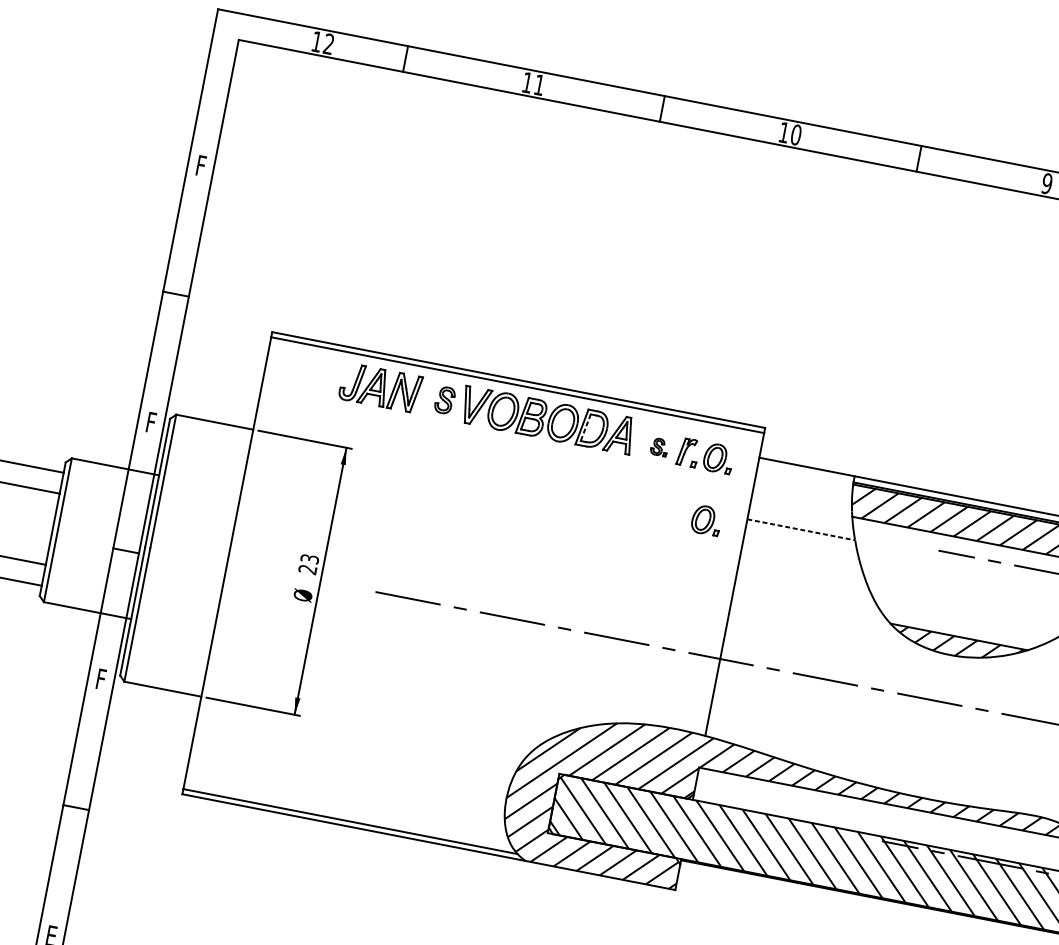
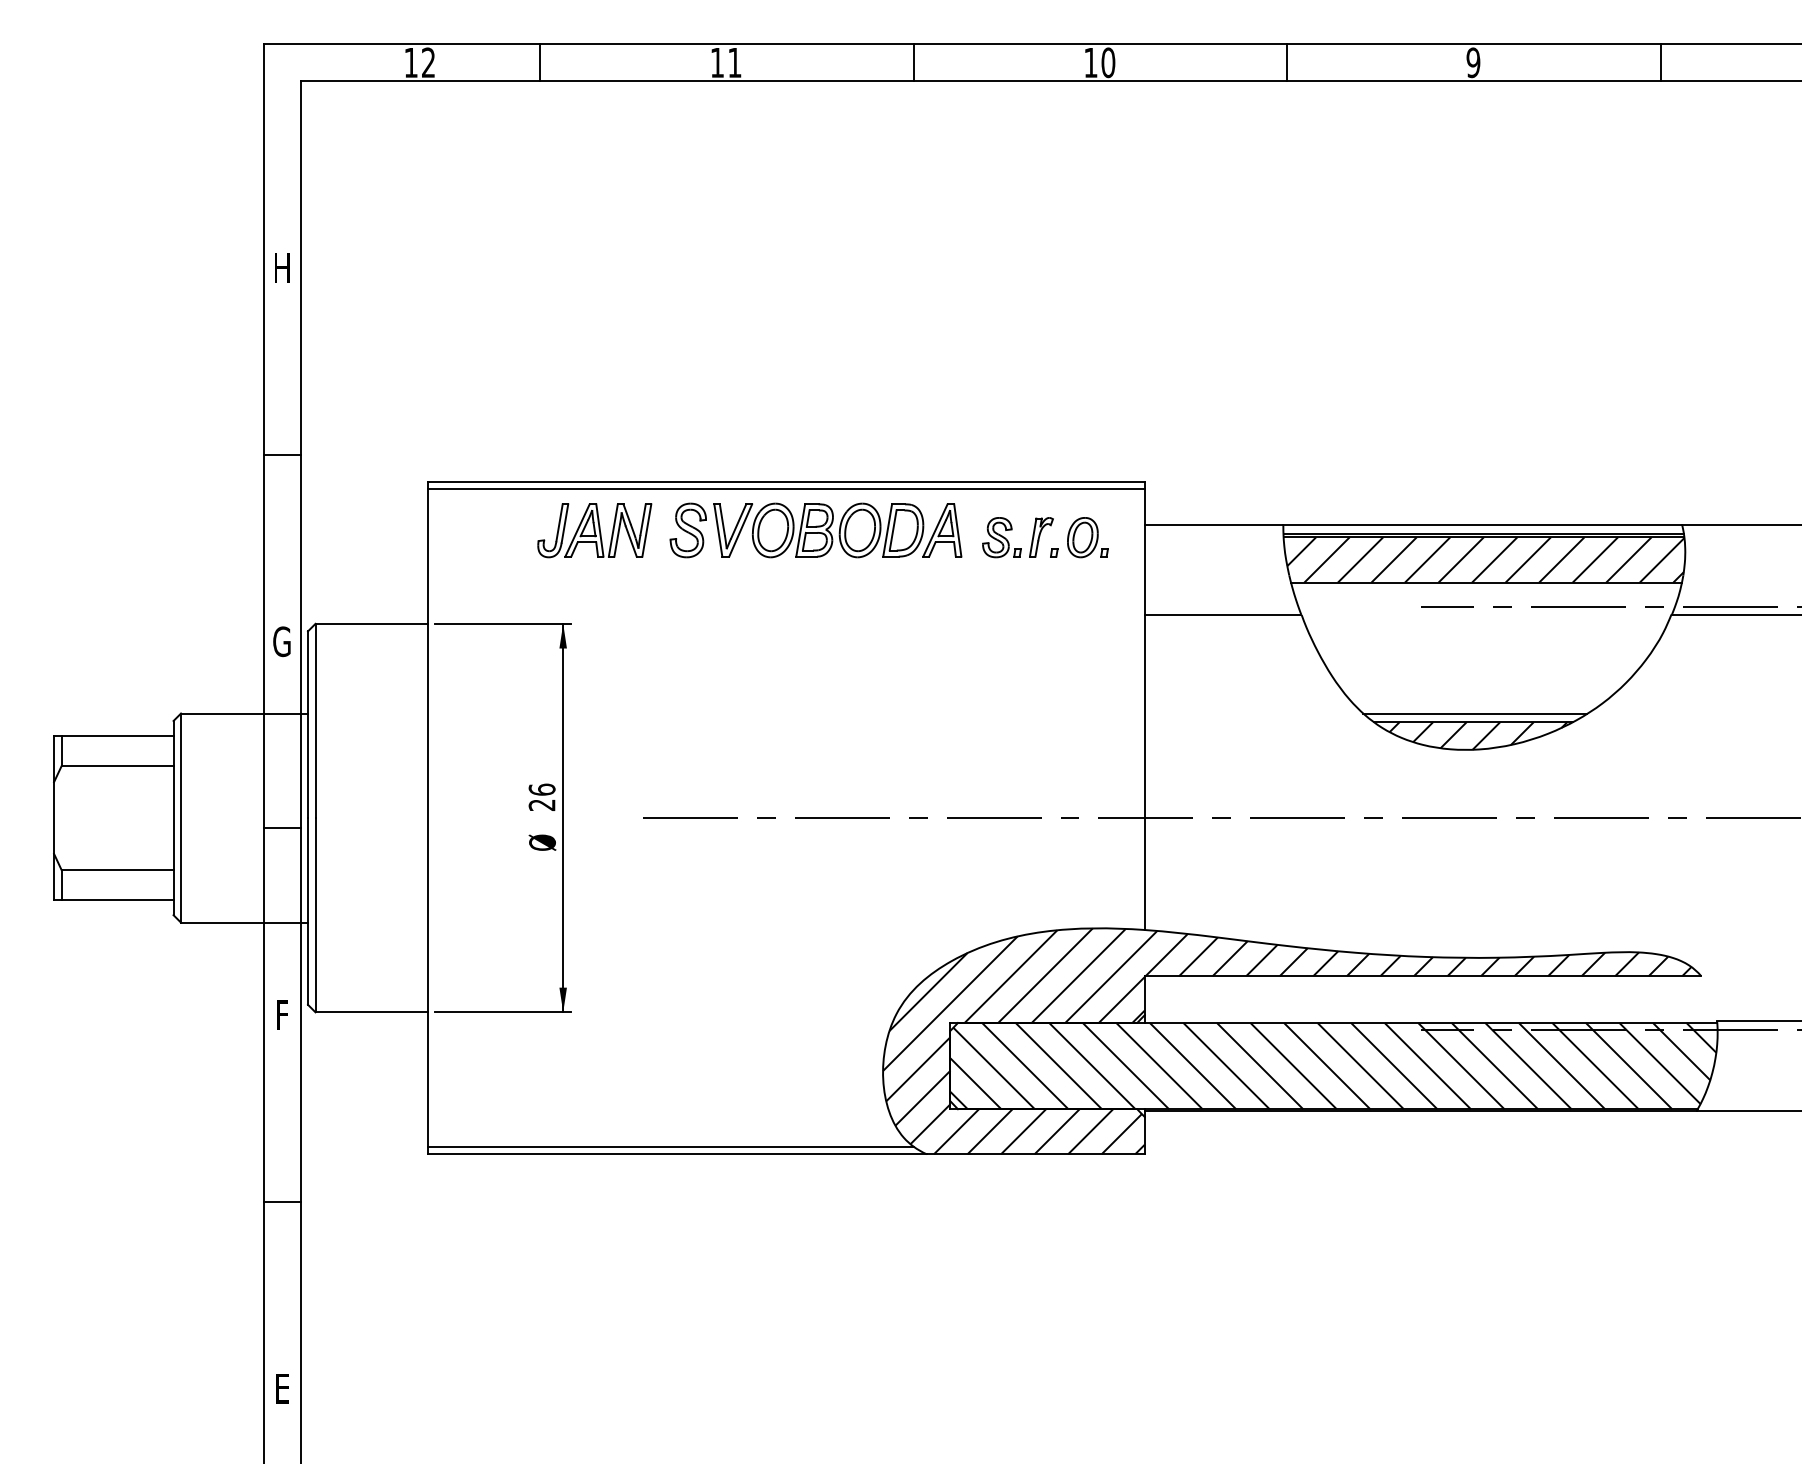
text: (201, 165) -> (282, 267), F -> H
part: (444, 400) -> (687, 530), size x1.43
text: (150, 422) -> (281, 641), F -> G
line: (586, 427) -> (893, 530), dashed -> solid
part: (659, 447) -> (1001, 537), size x1.67
part: (706, 520) -> (1087, 627), removed
line: (801, 529) -> (1223, 614), dashed -> solid
text: (309, 558) -> (541, 789), 23 -> 26
line: (960, 631) -> (1474, 713), added

